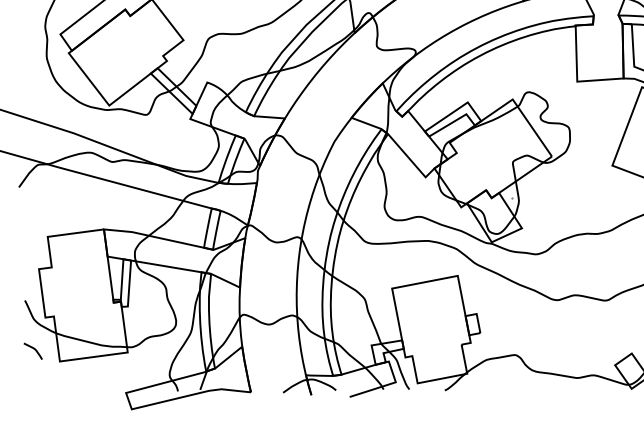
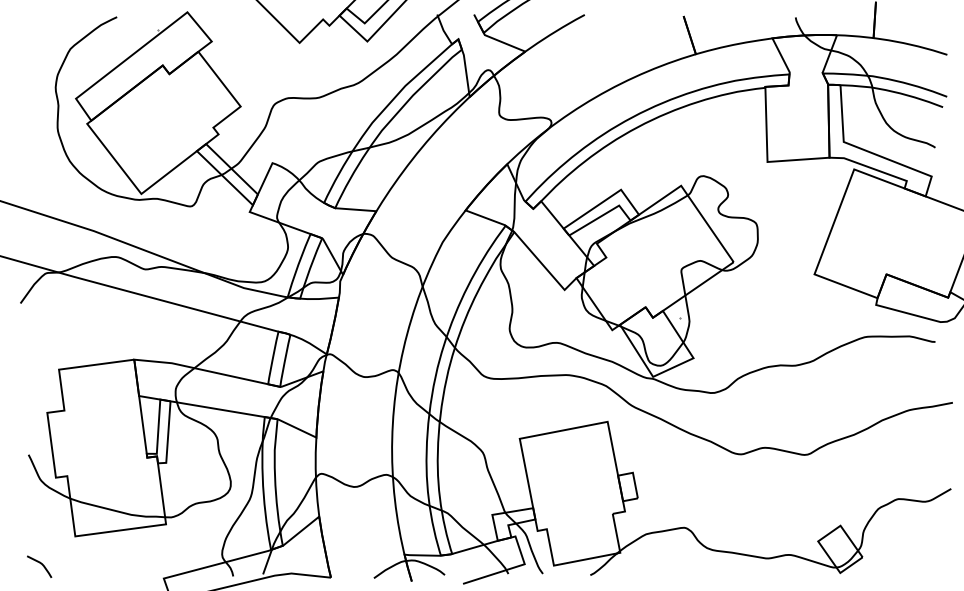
curve: (33, 349) -> (40, 564), moved

